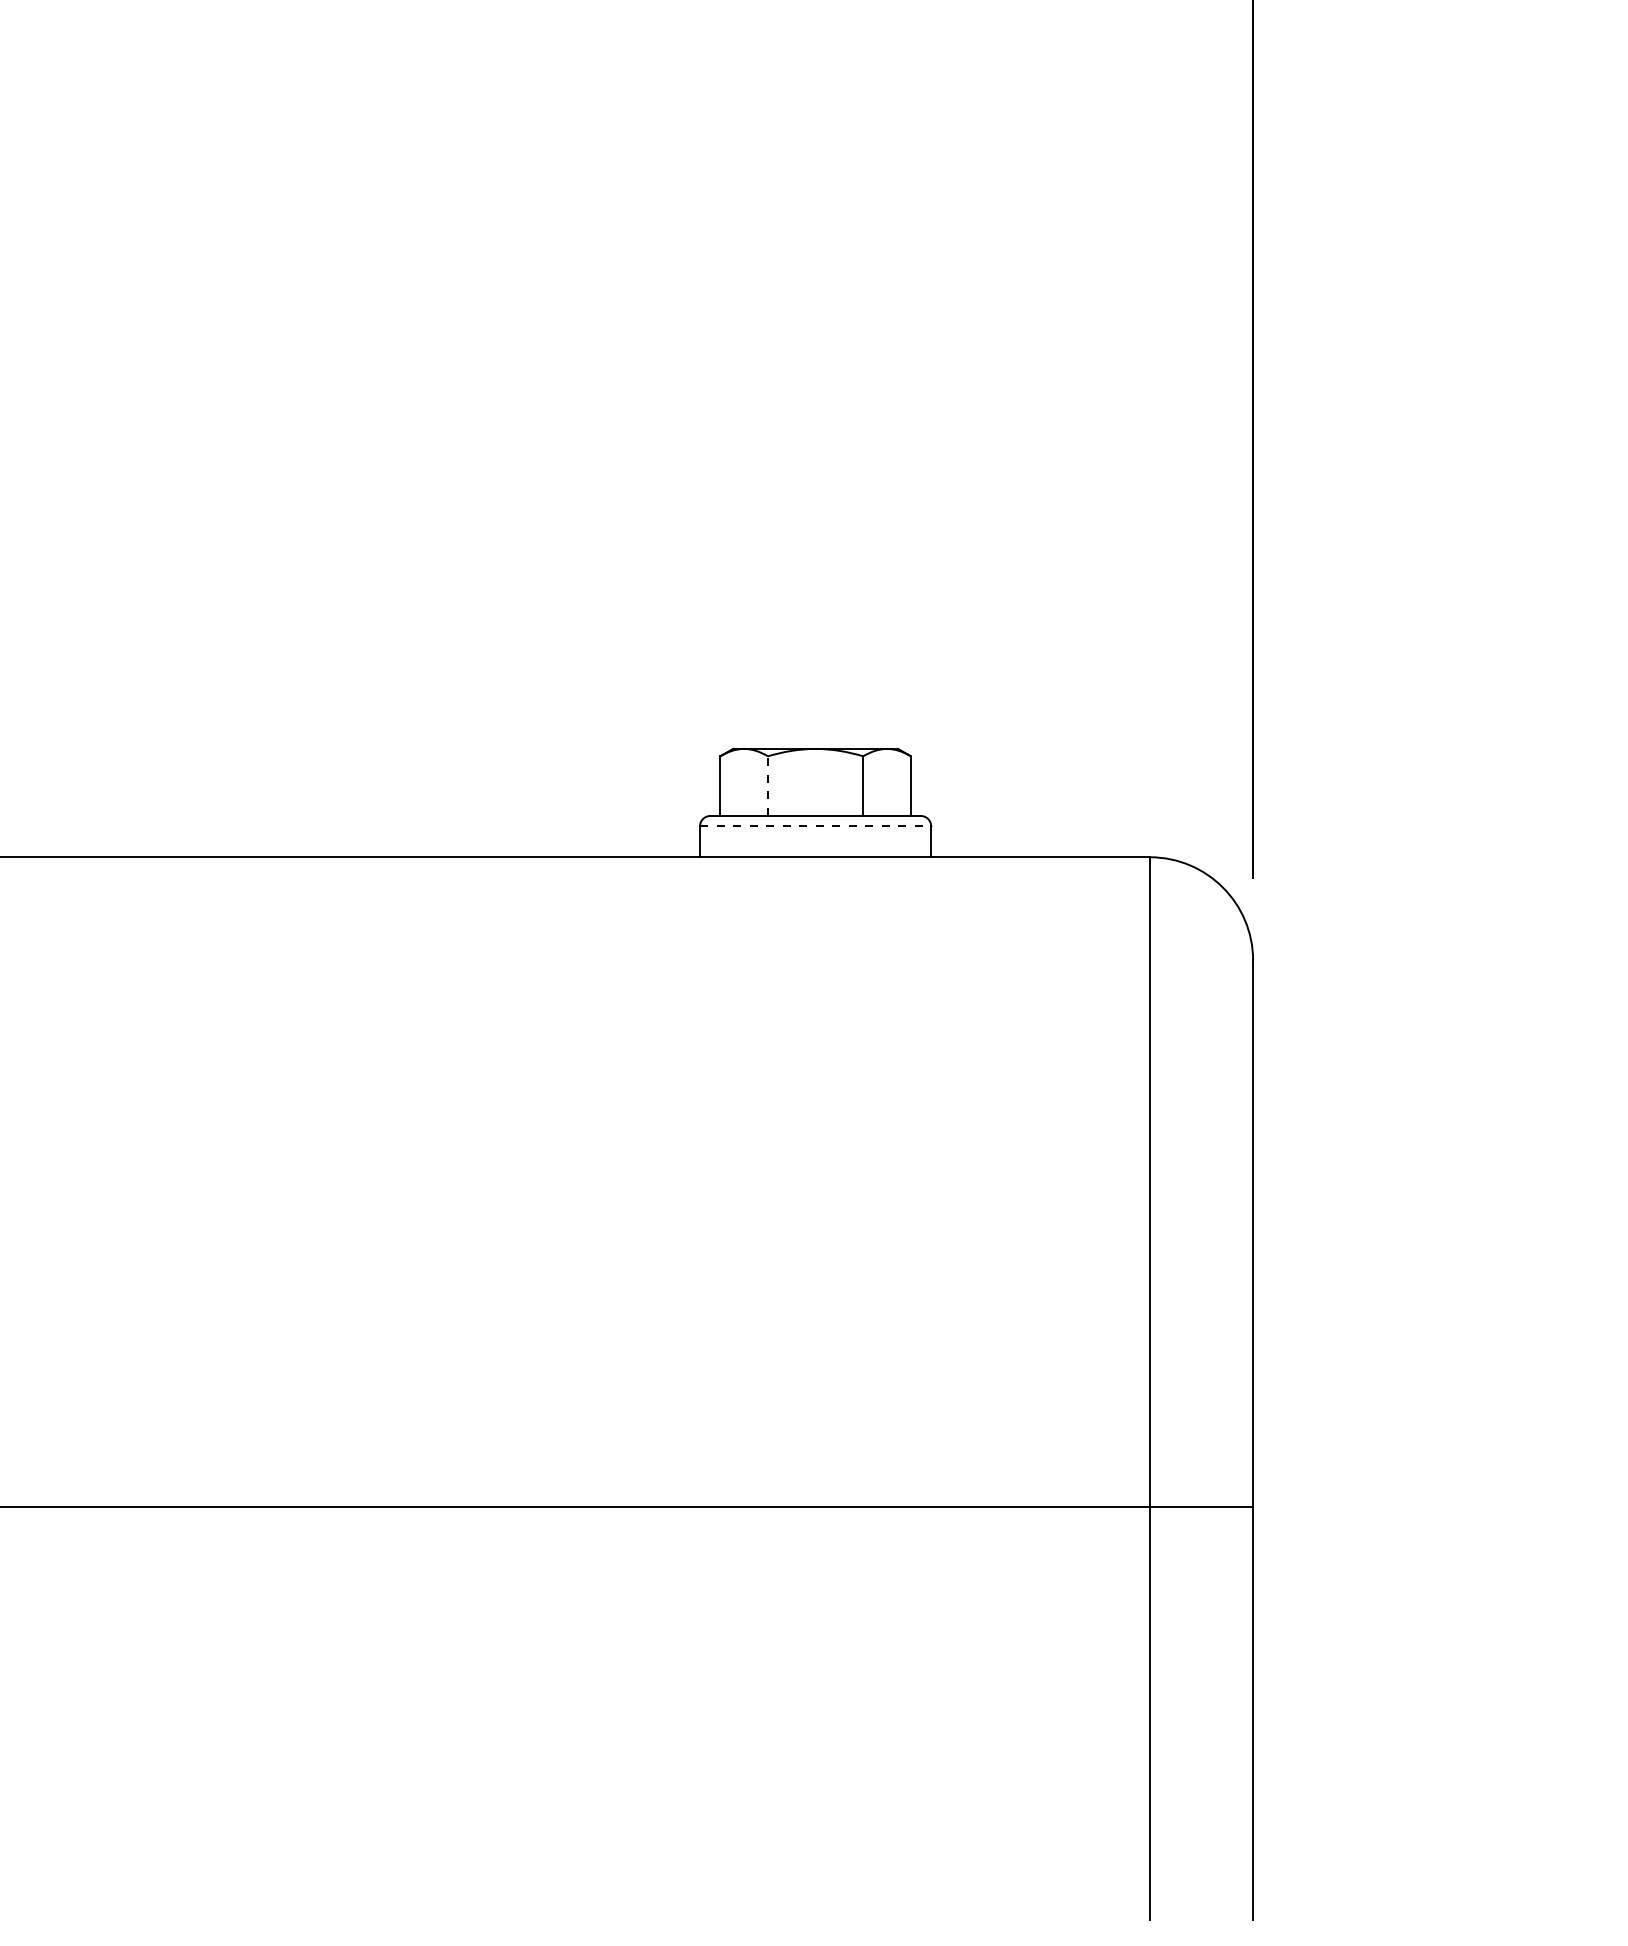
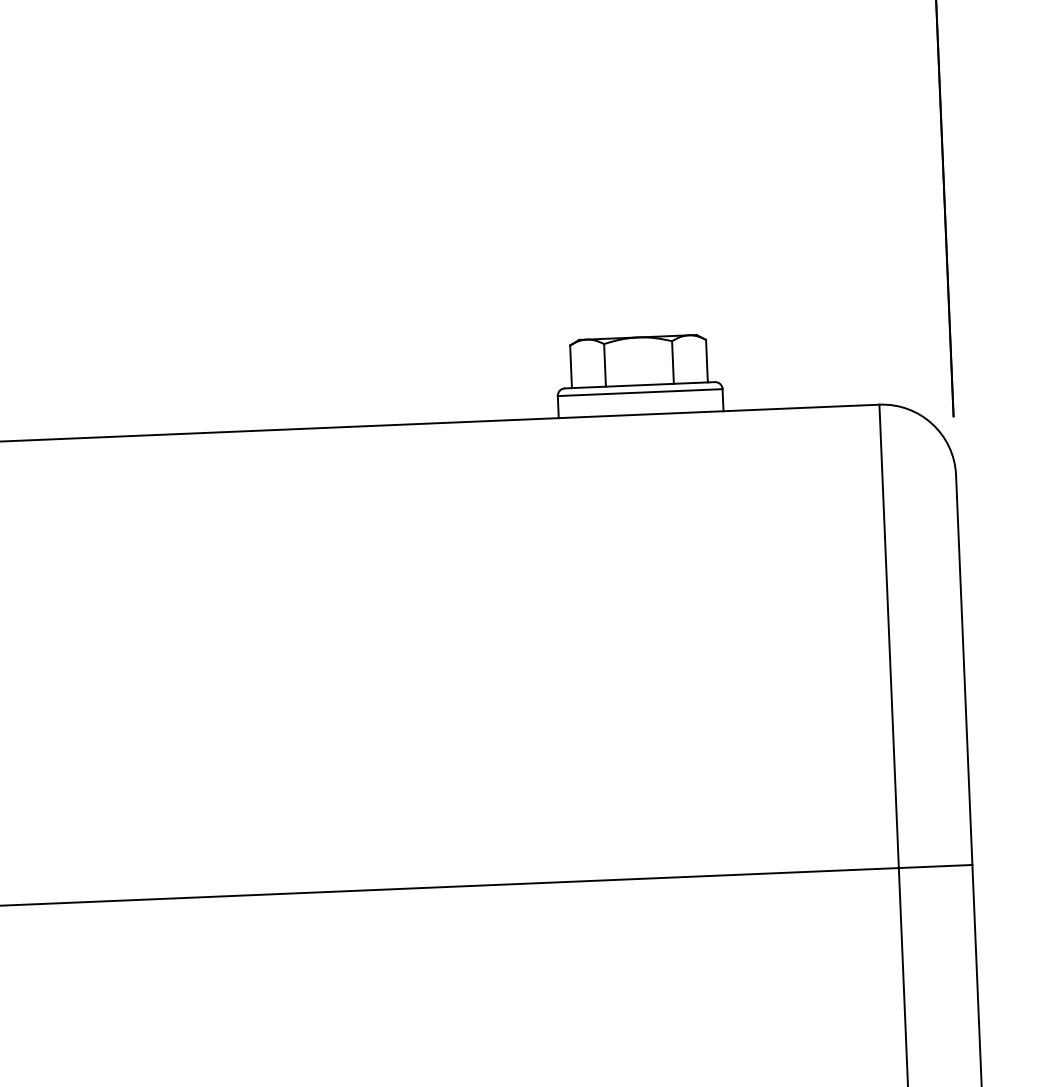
line: (767, 786) -> (604, 365), dashed -> solid
line: (815, 826) -> (640, 392), dashed -> solid

